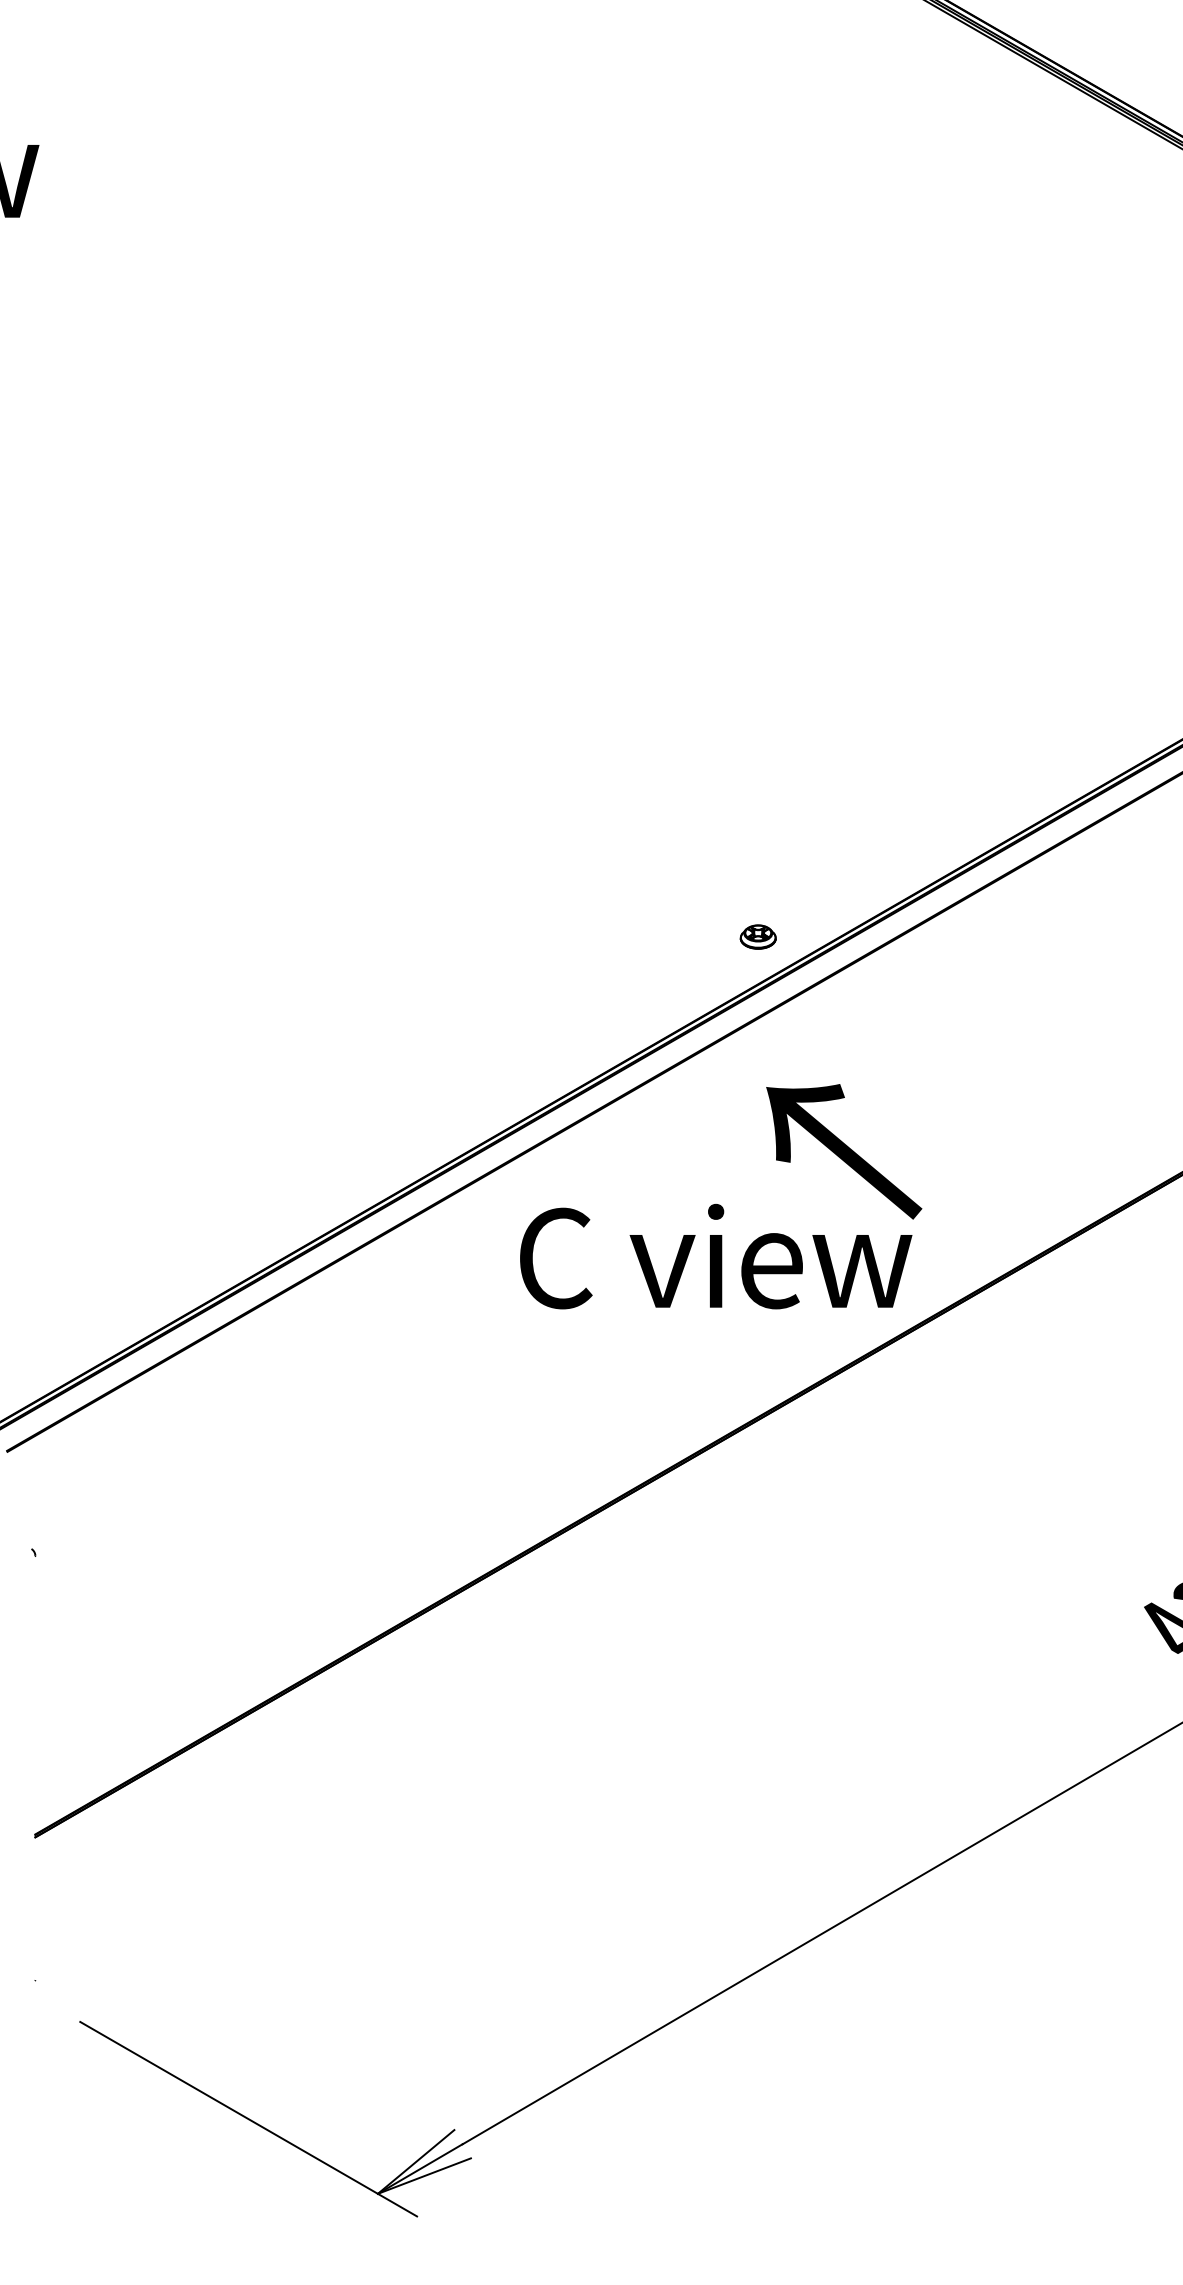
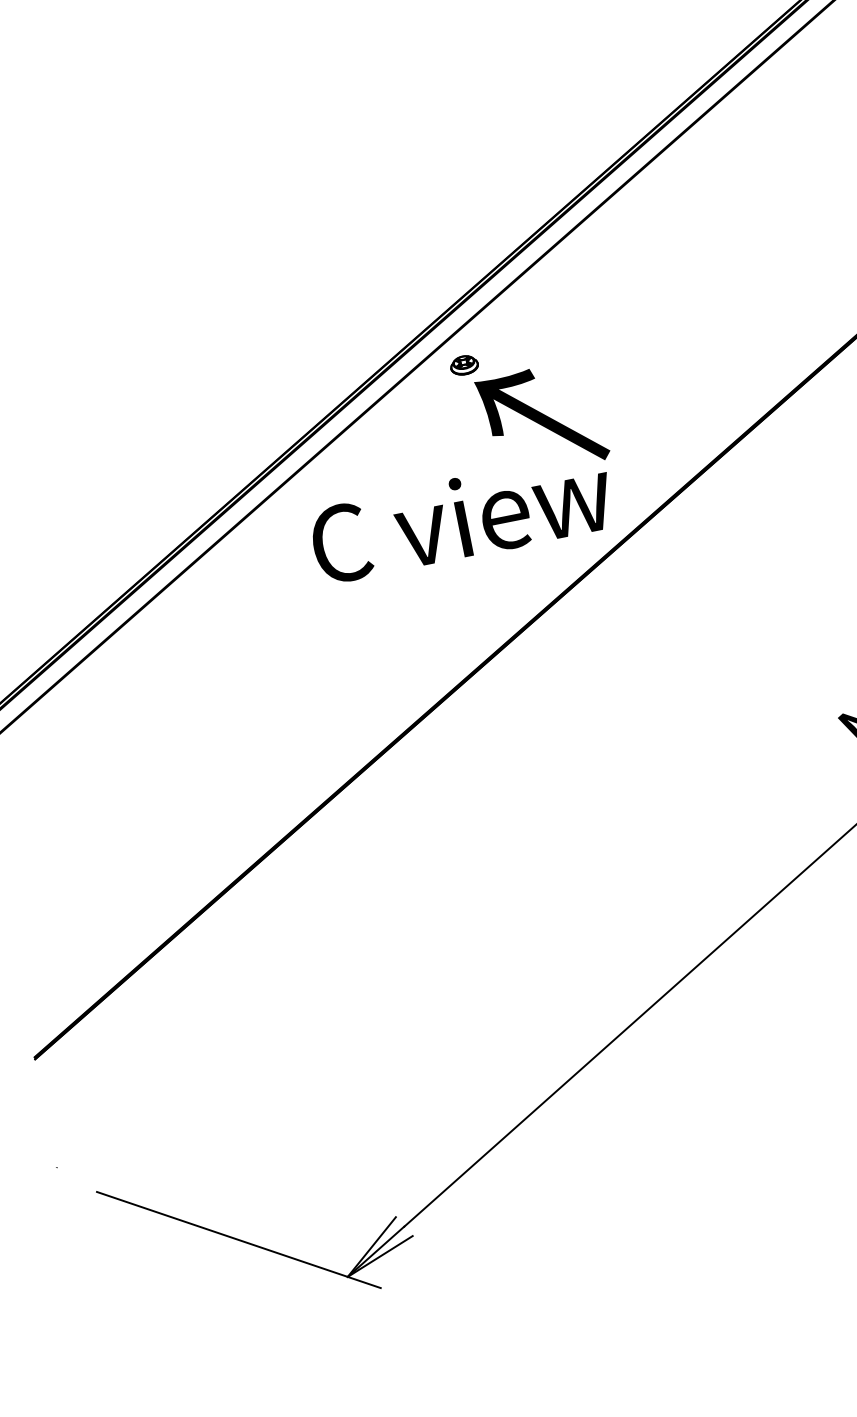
part: (757, 936) -> (463, 365), moved

